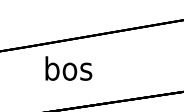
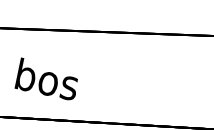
text: (68, 68) -> (47, 79), moved

